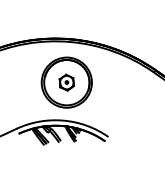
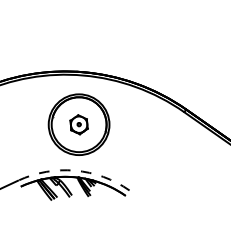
arc: (63, 120) -> (75, 170), solid -> dashed

